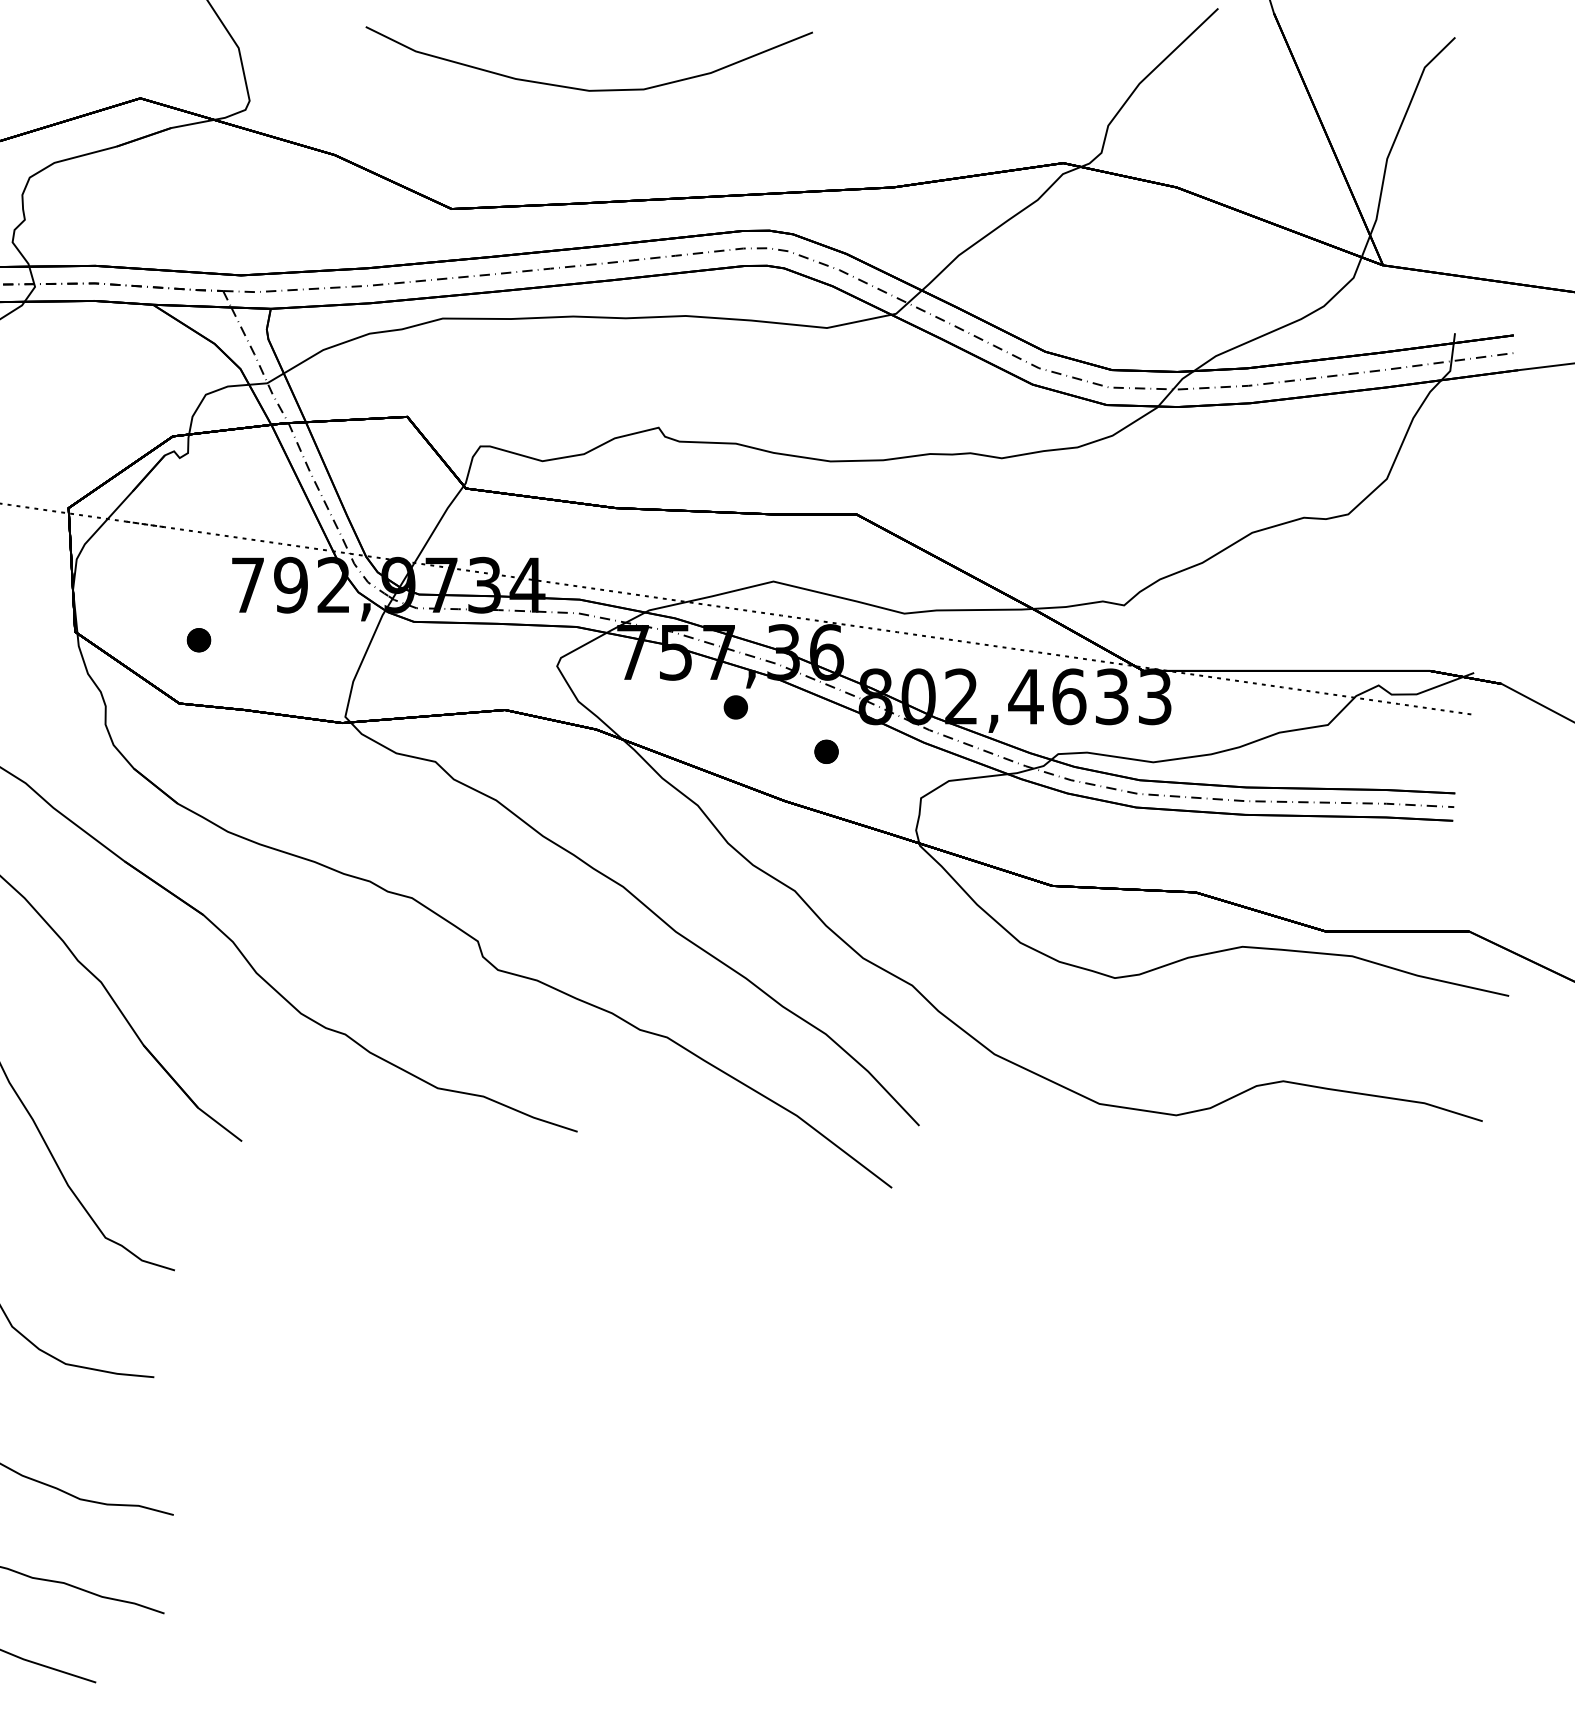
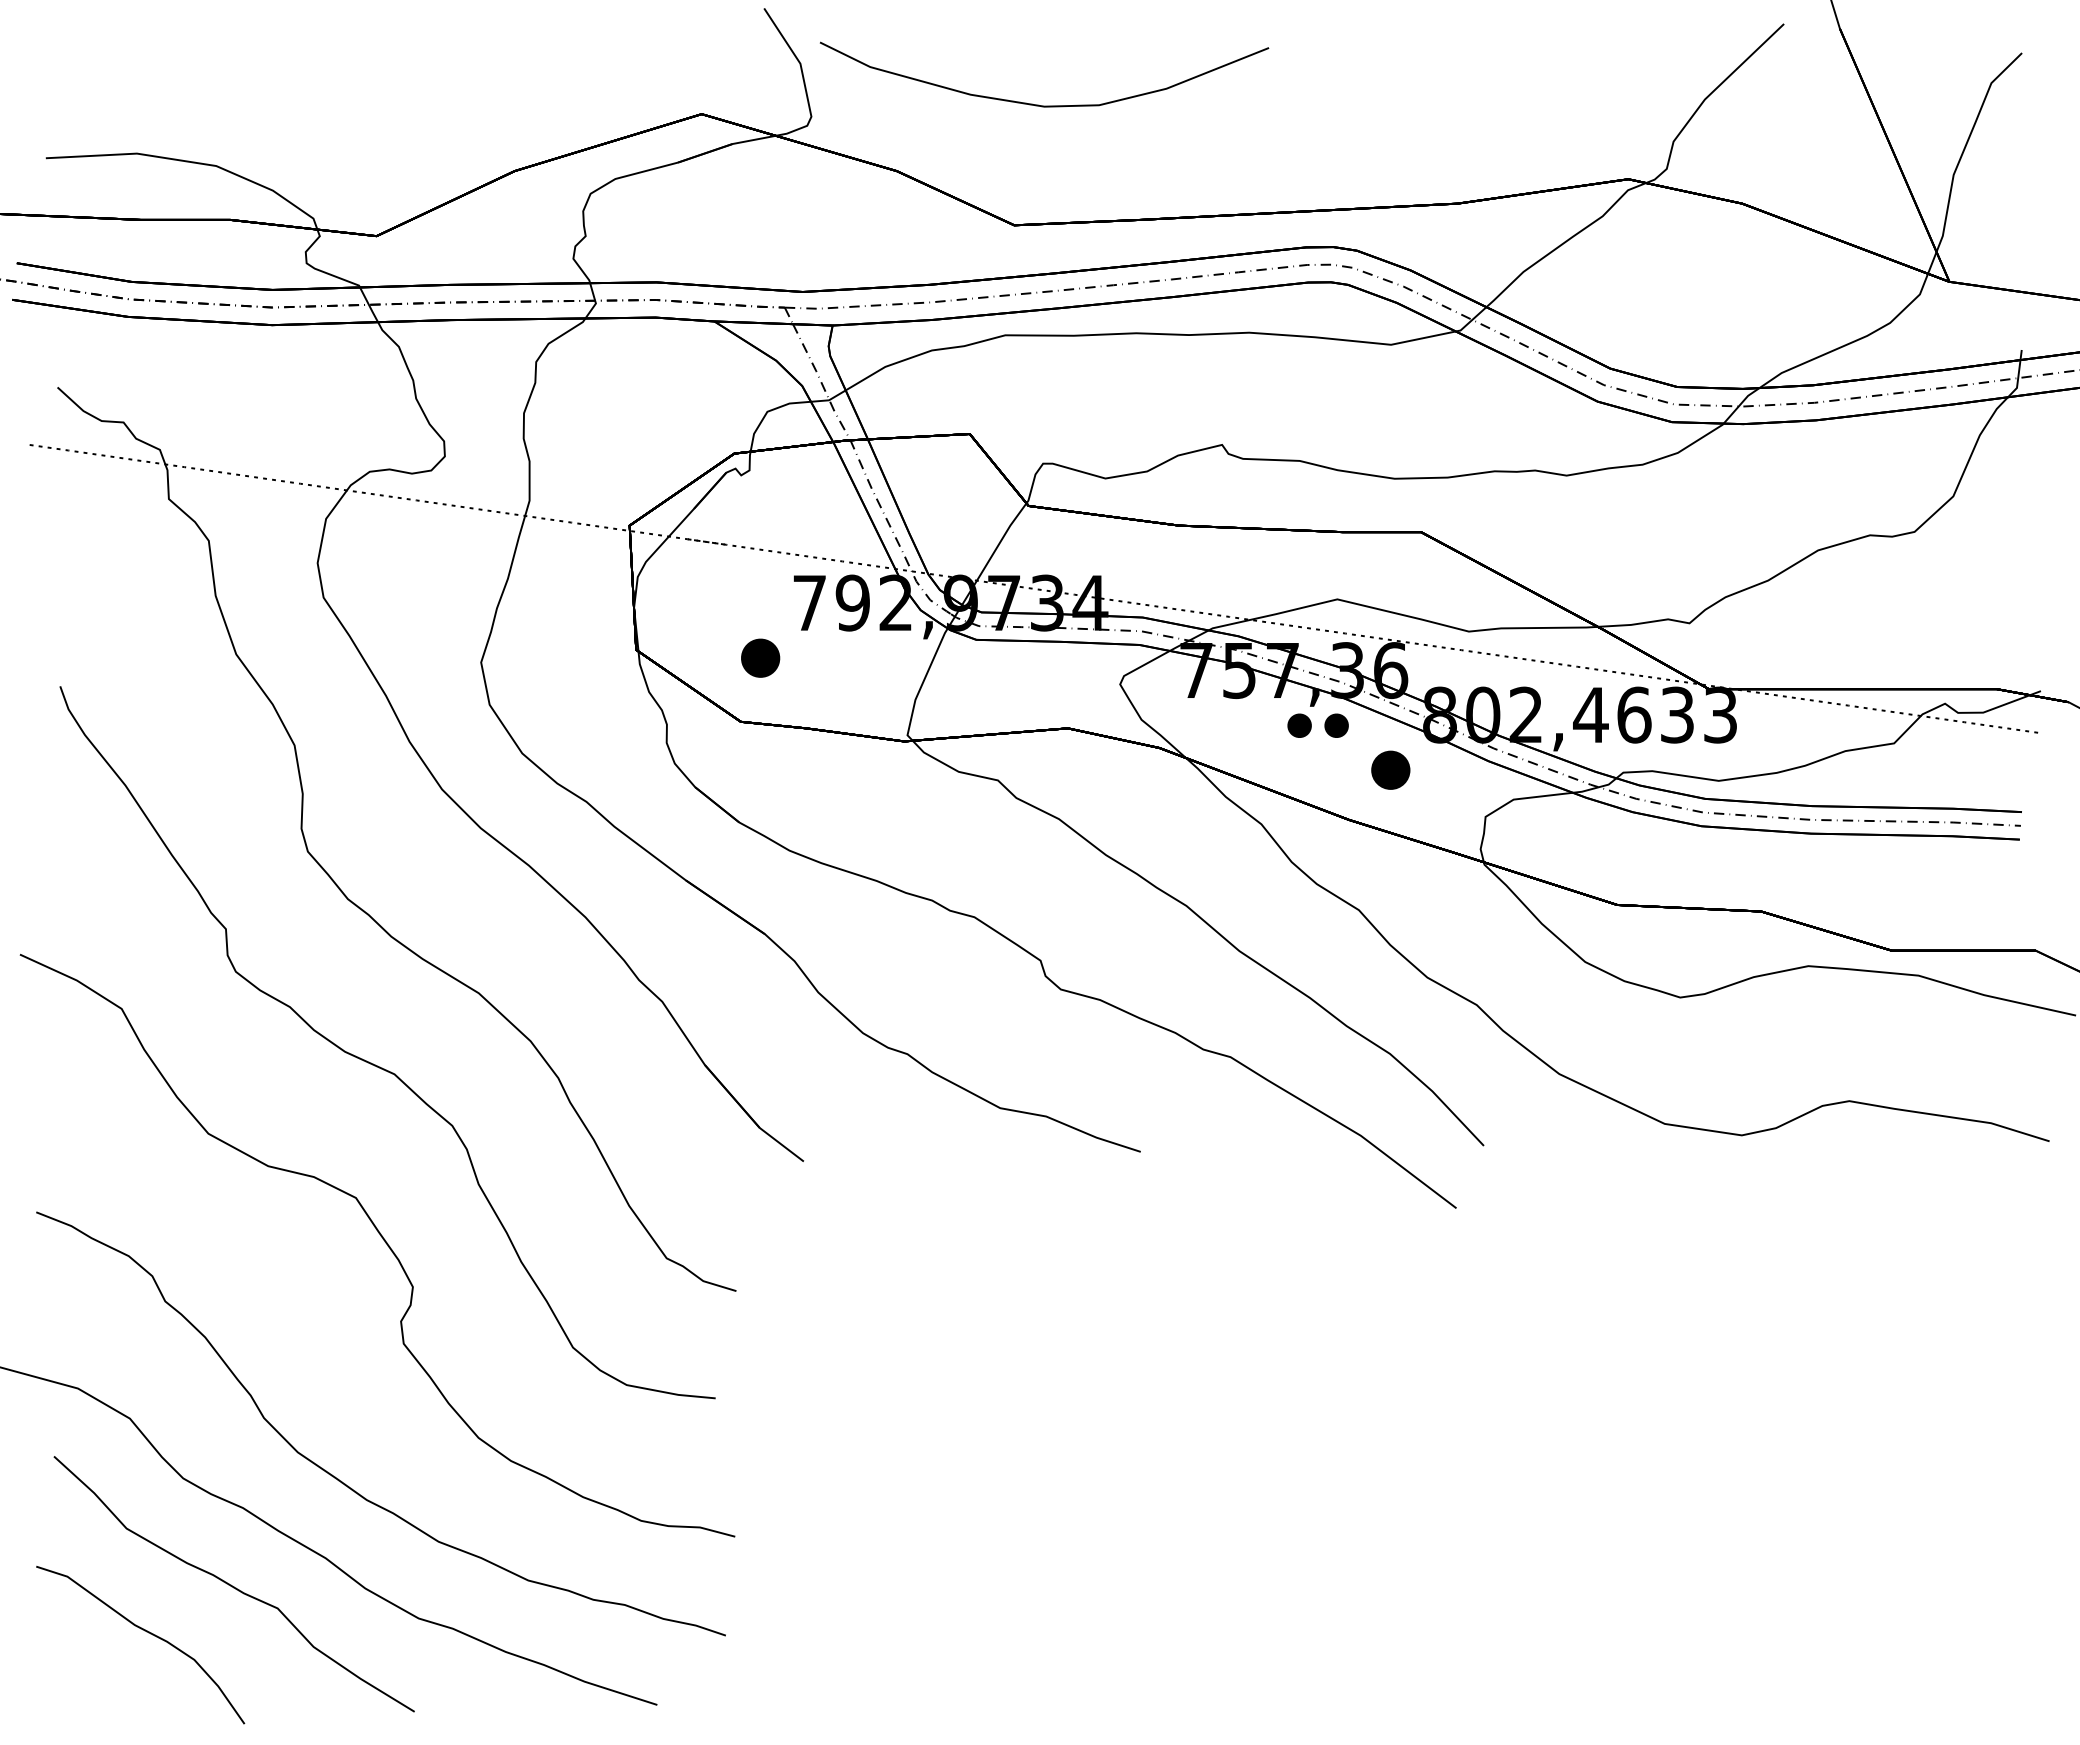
curve: (583, 88) -> (1038, 104), moved
part: (198, 640) -> (760, 658), size x1.6
part: (772, 707) -> (1336, 725), added
part: (826, 751) -> (1390, 770), size x1.6

